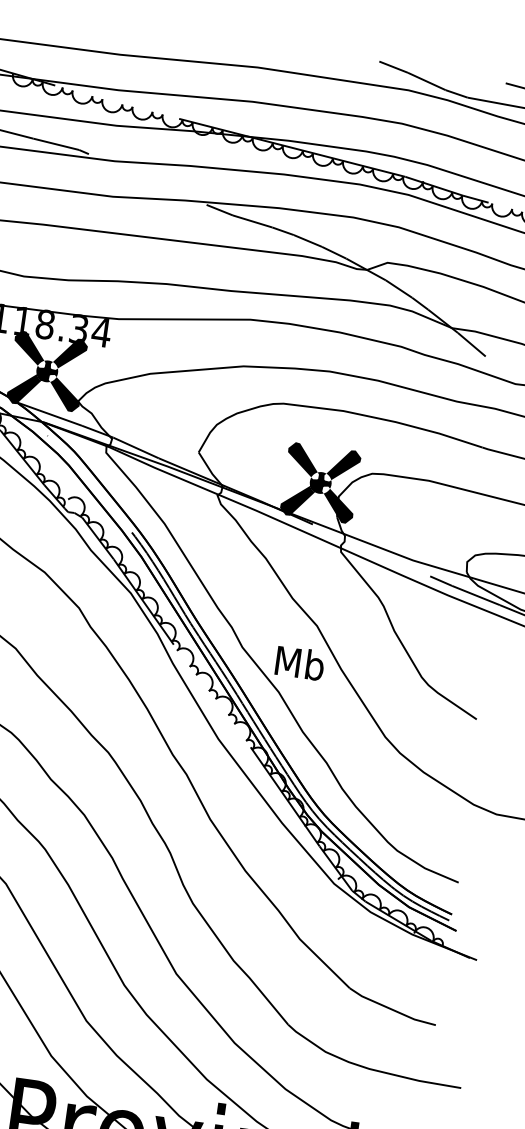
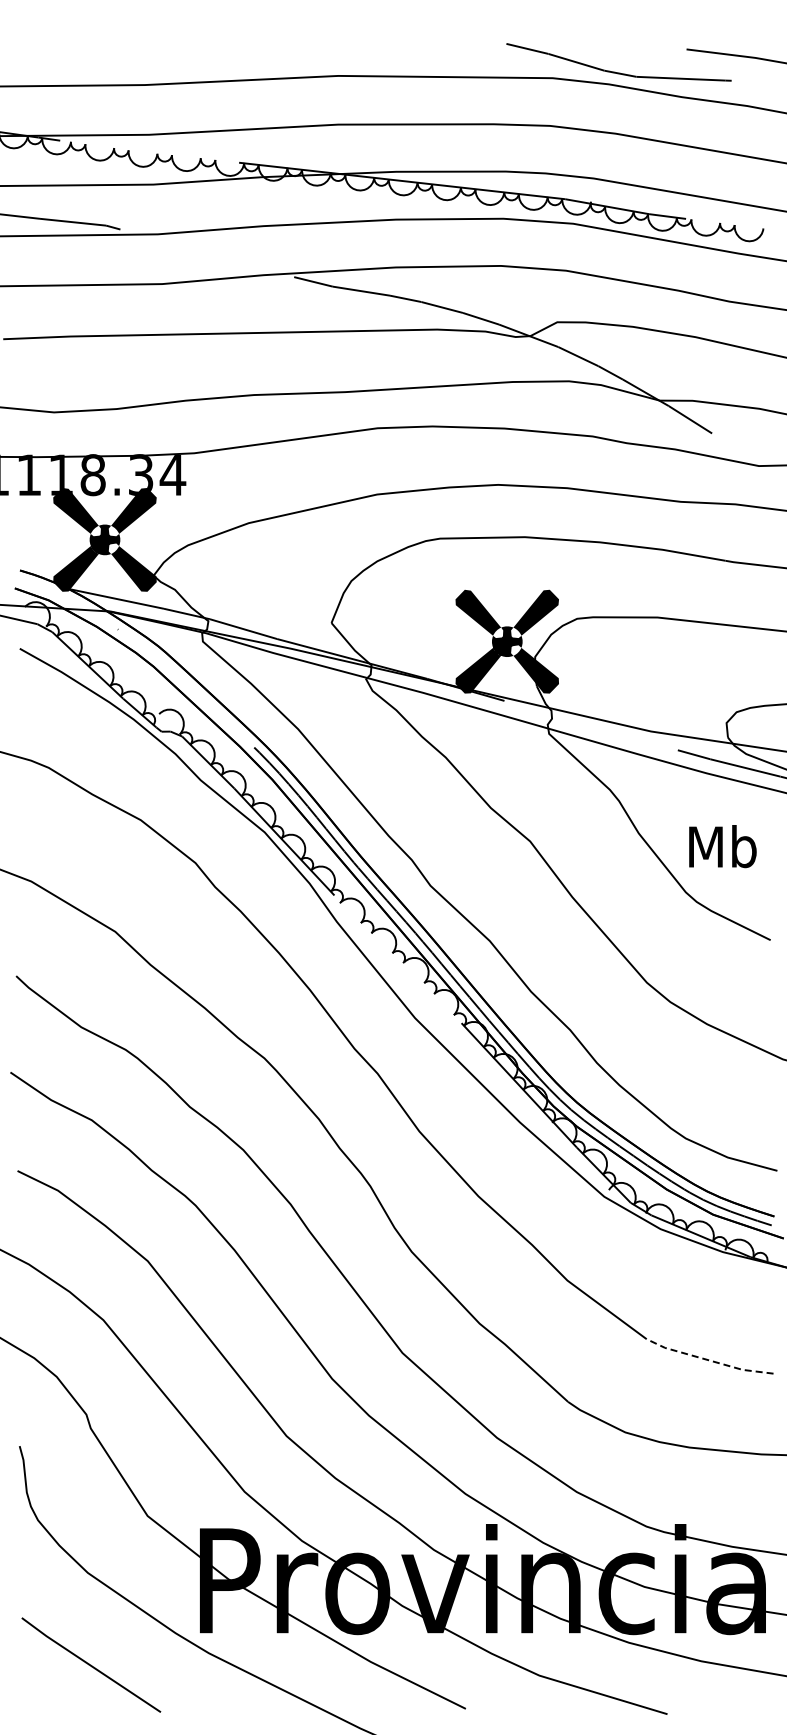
text: (299, 663) -> (722, 846), moved
line: (392, 1009) -> (709, 1360), solid -> dashed

